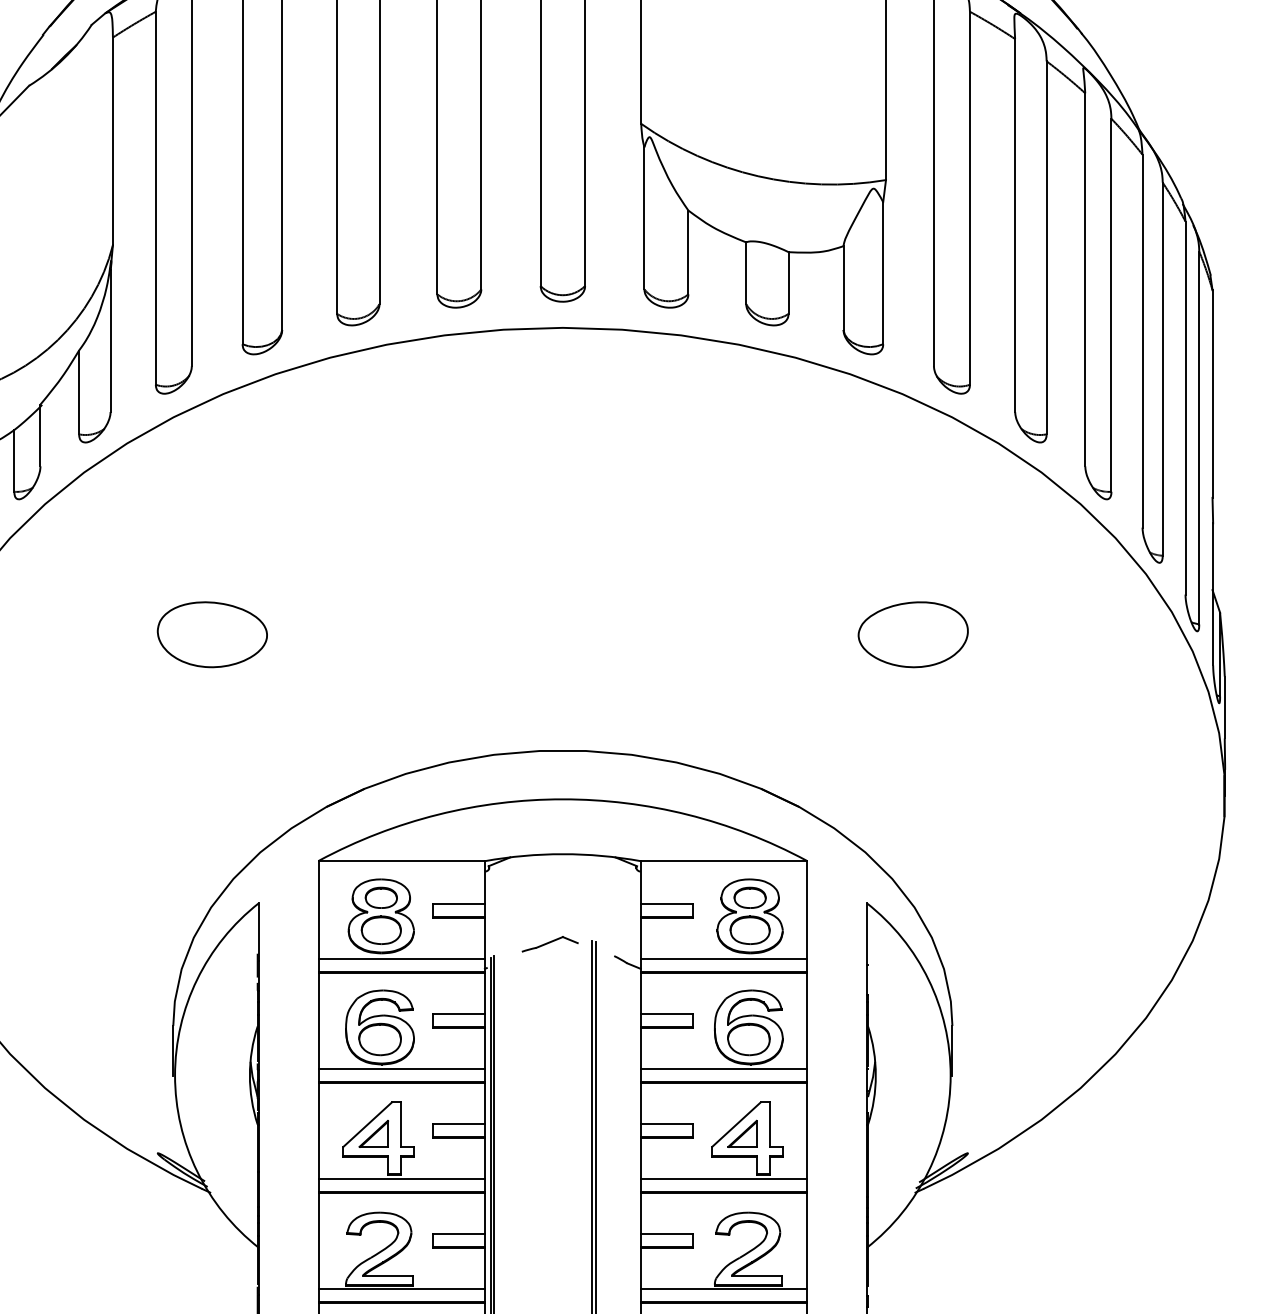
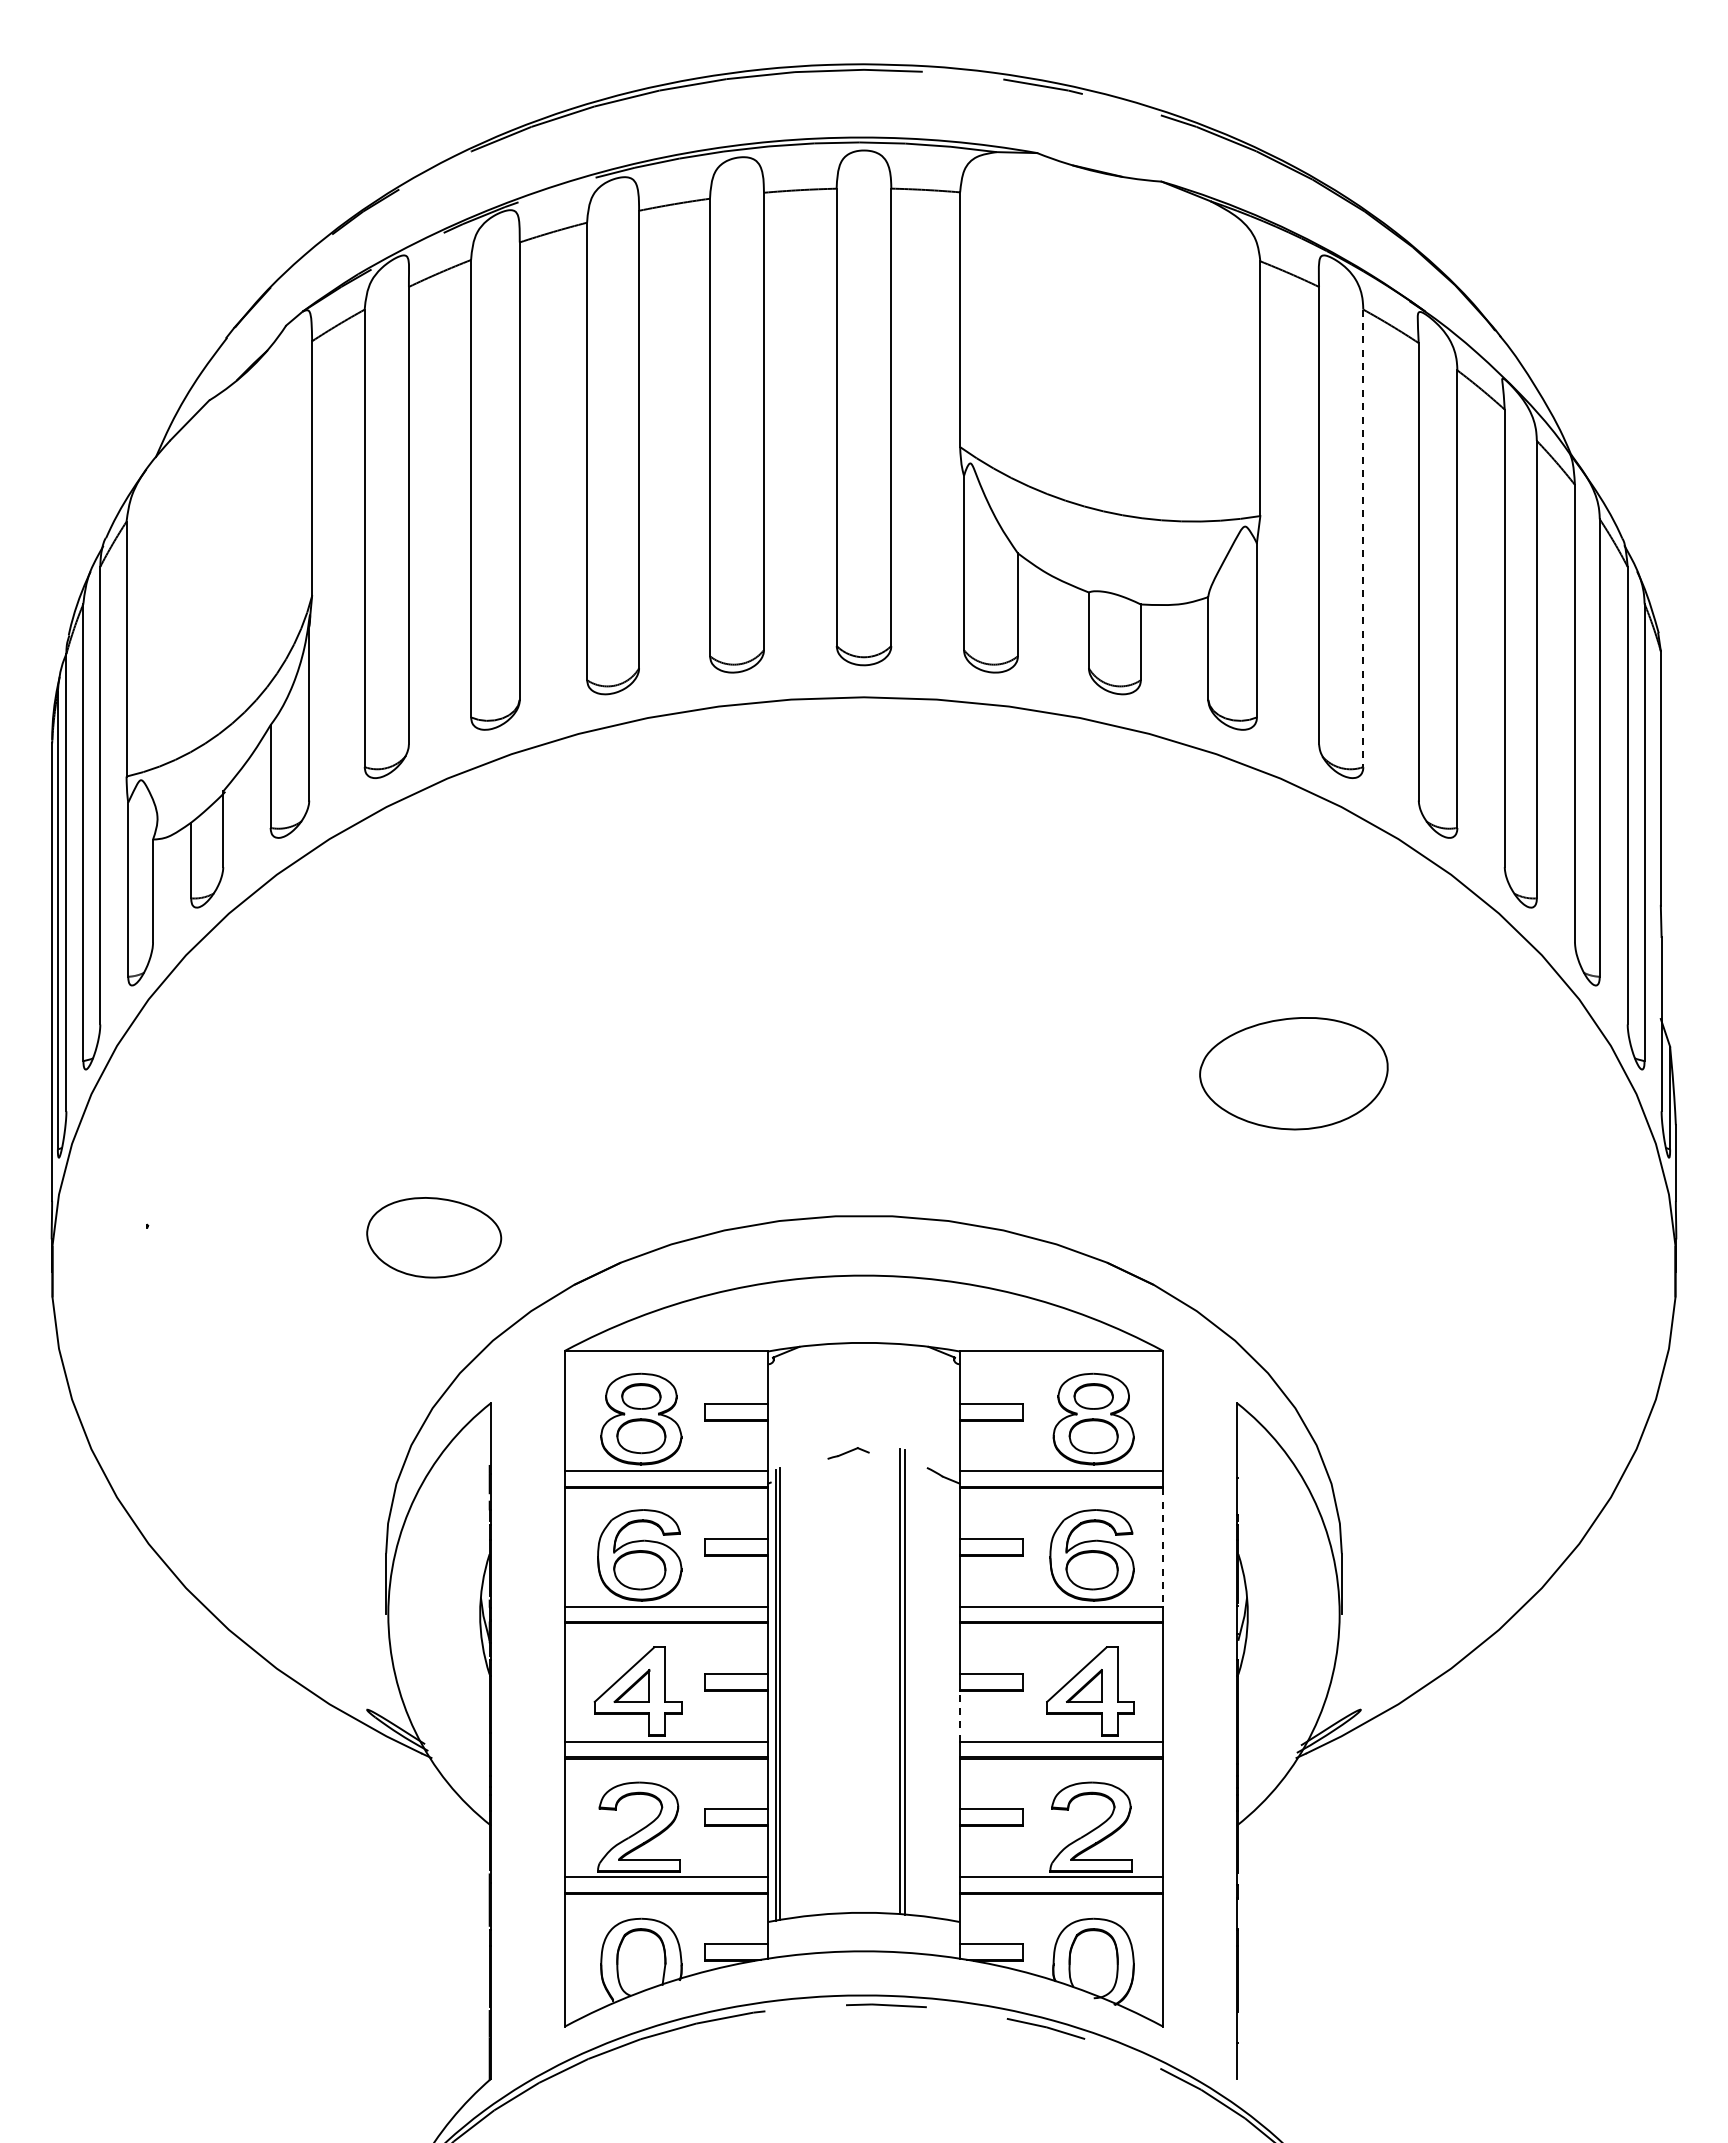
line: (970, 198) -> (1363, 538), solid -> dashed
part: (212, 634) -> (434, 1237), moved
part: (913, 634) -> (1293, 1073), size x1.4
part: (550, 944) -> (848, 1453), size x0.6
line: (806, 1021) -> (1162, 1547), solid -> dashed
line: (640, 1157) -> (959, 1715), solid -> dashed

